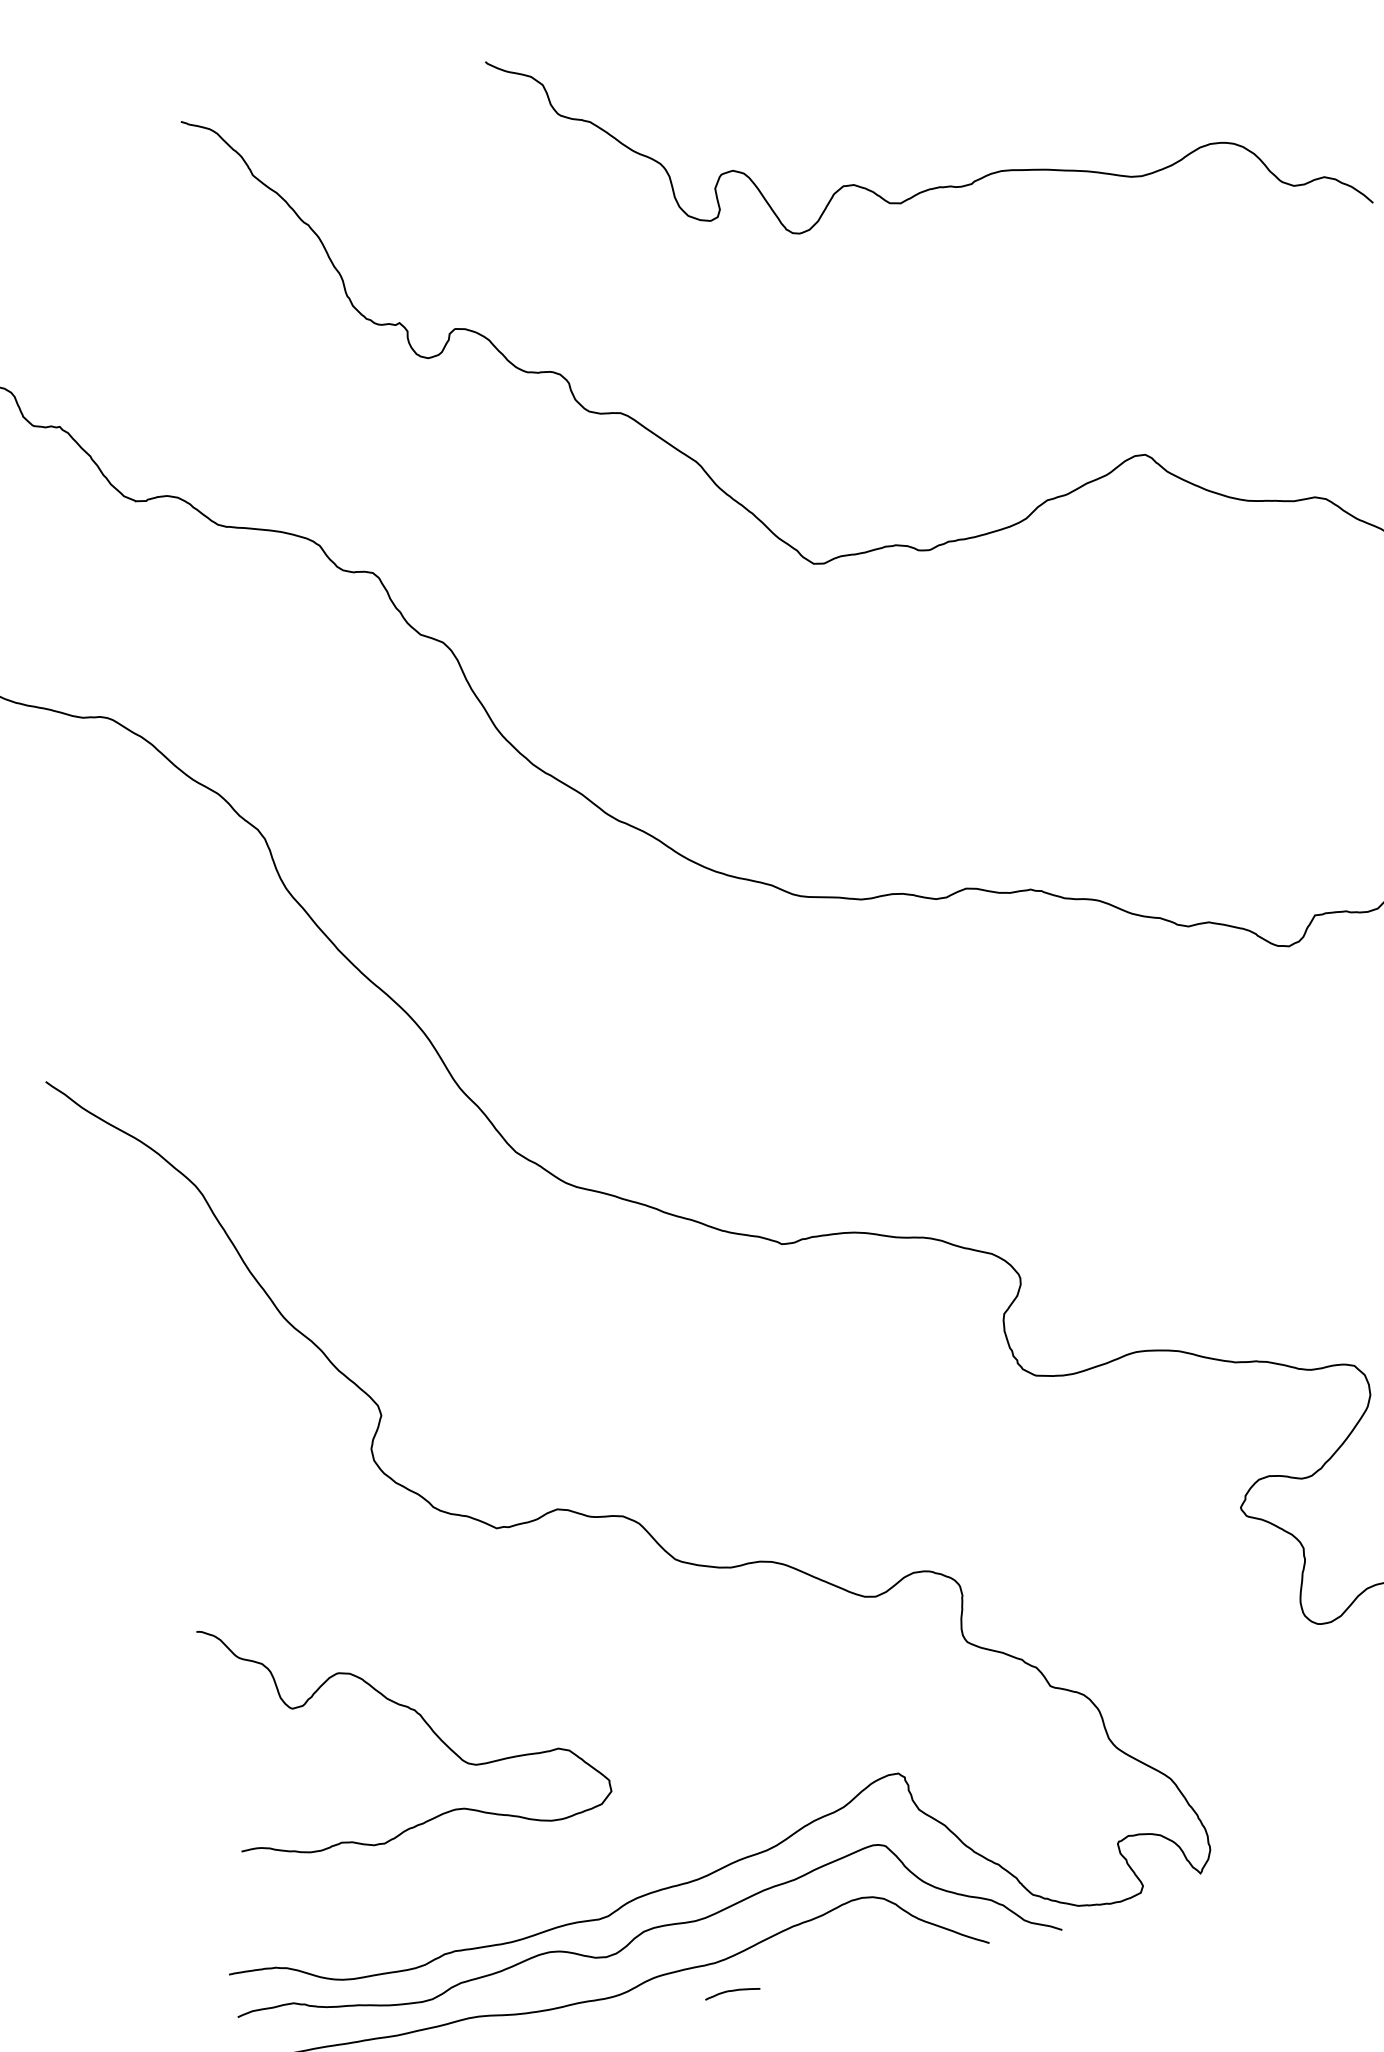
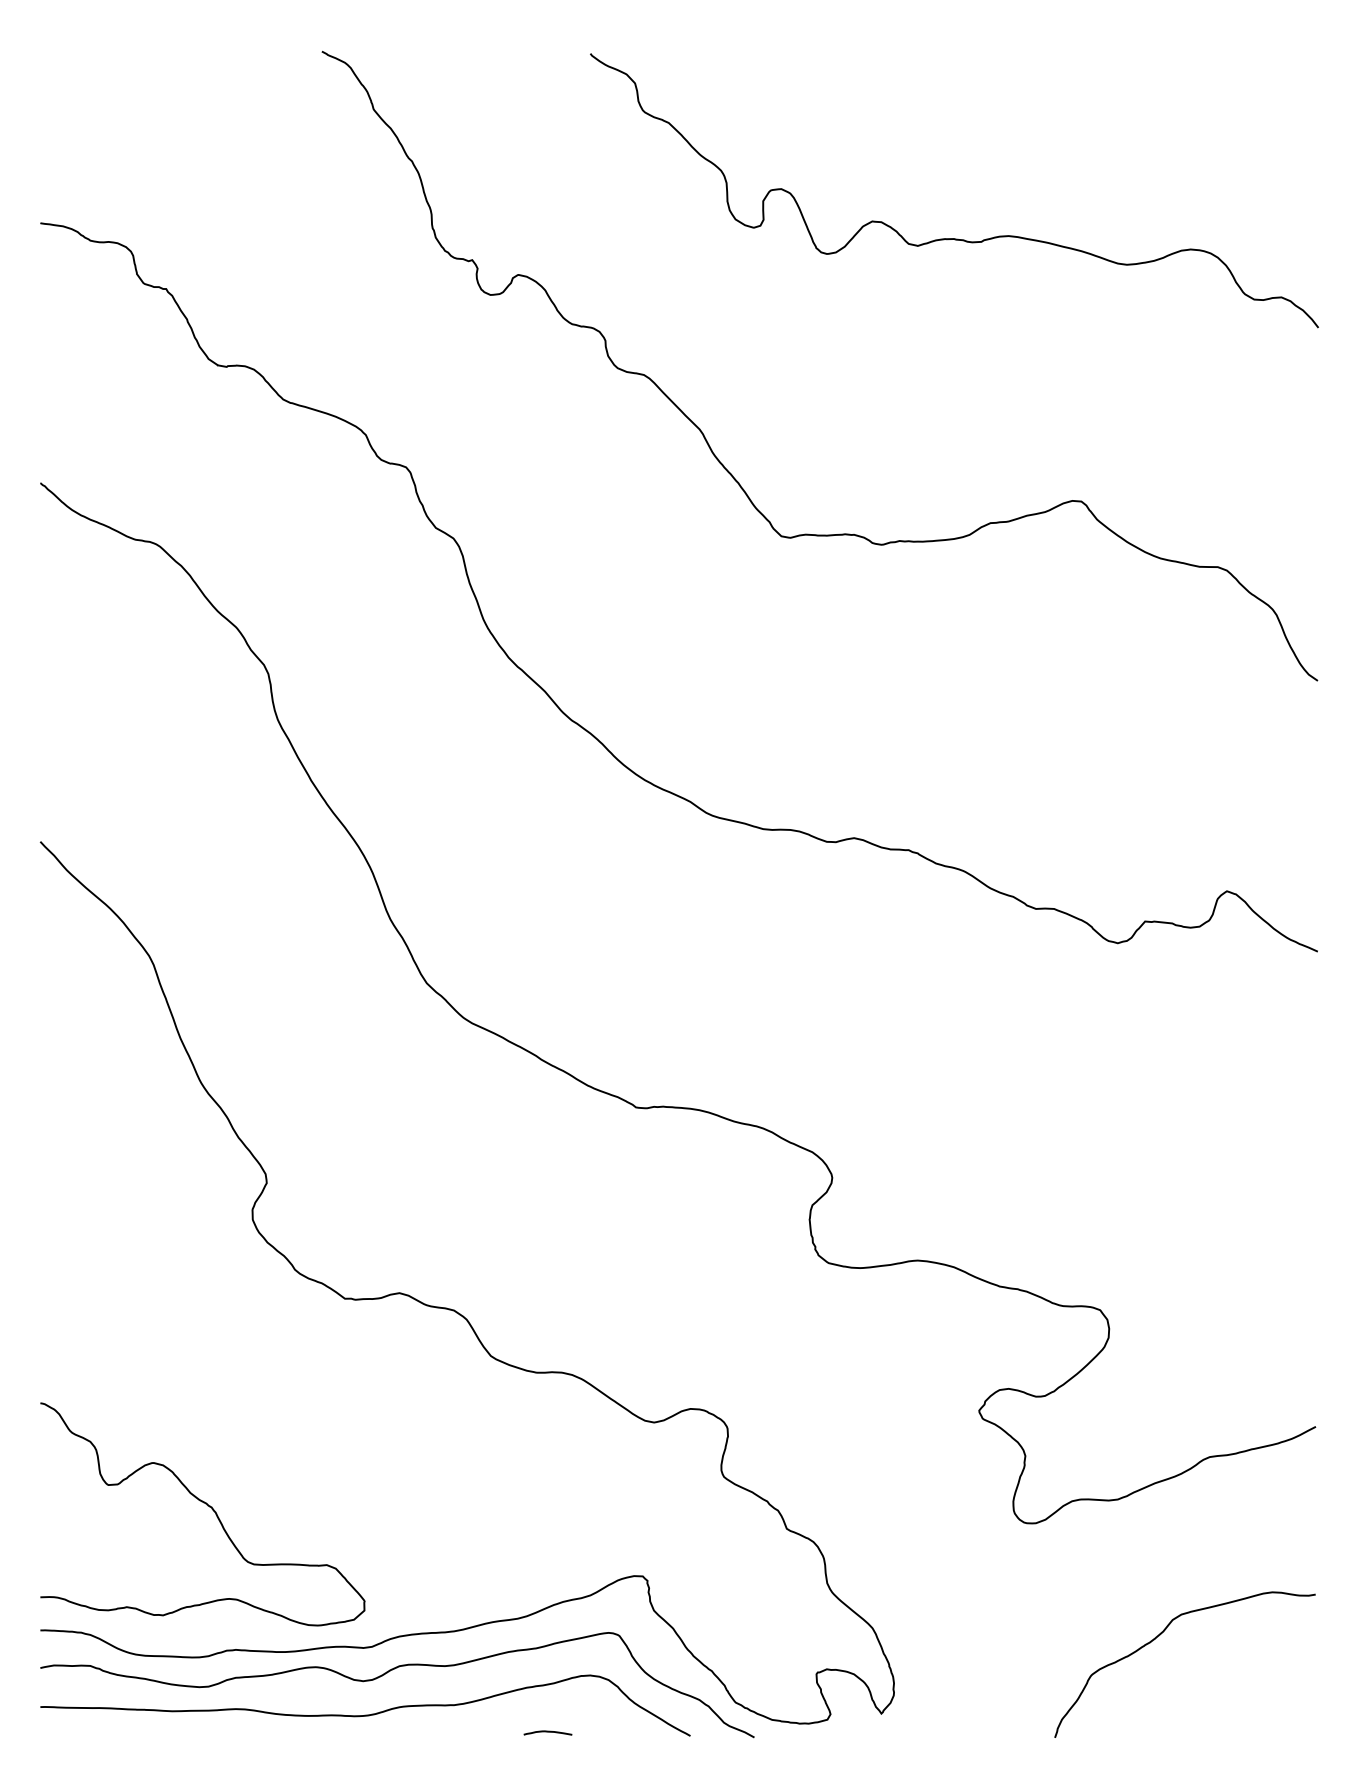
curve: (408, 1709) -> (206, 1505), moved
curve: (731, 1991) -> (547, 1732), moved

